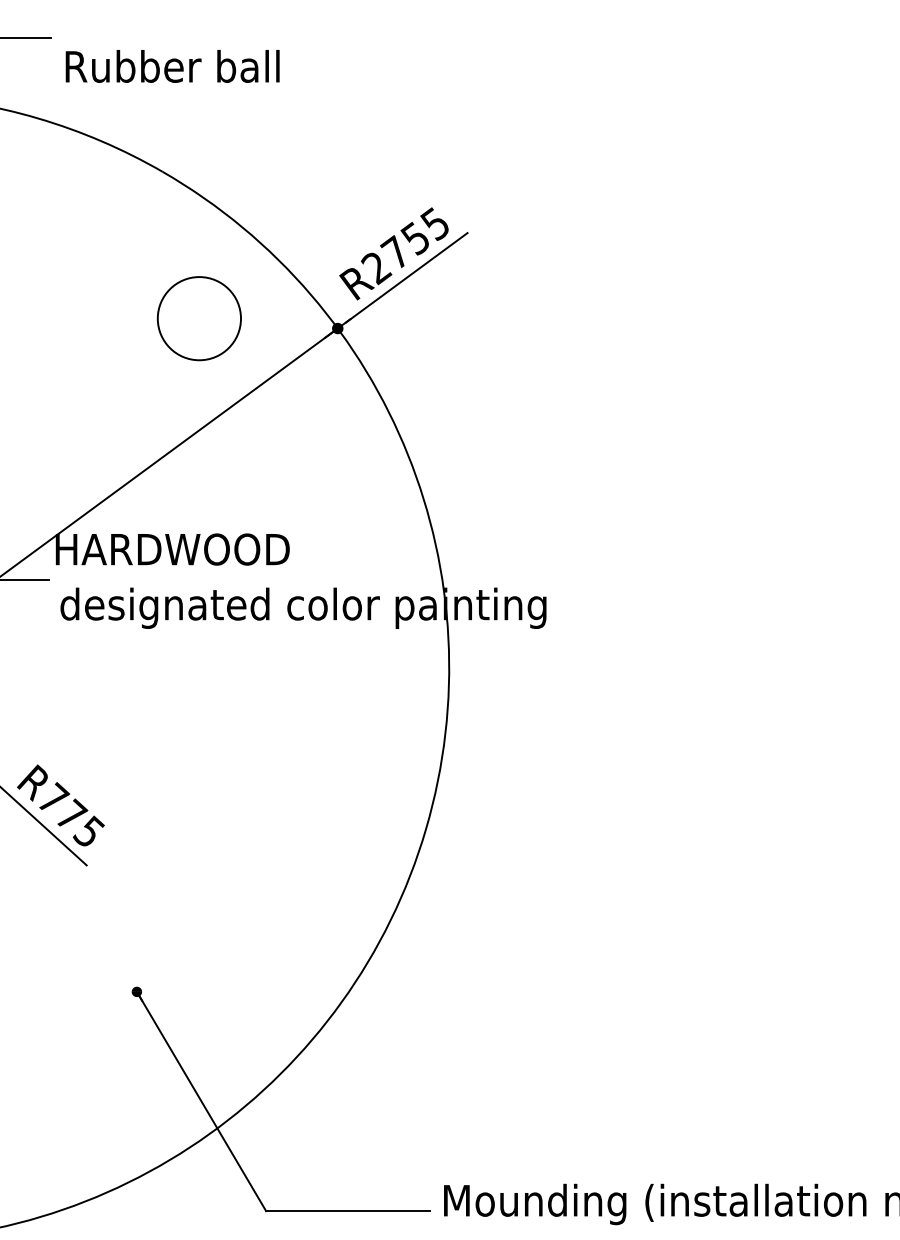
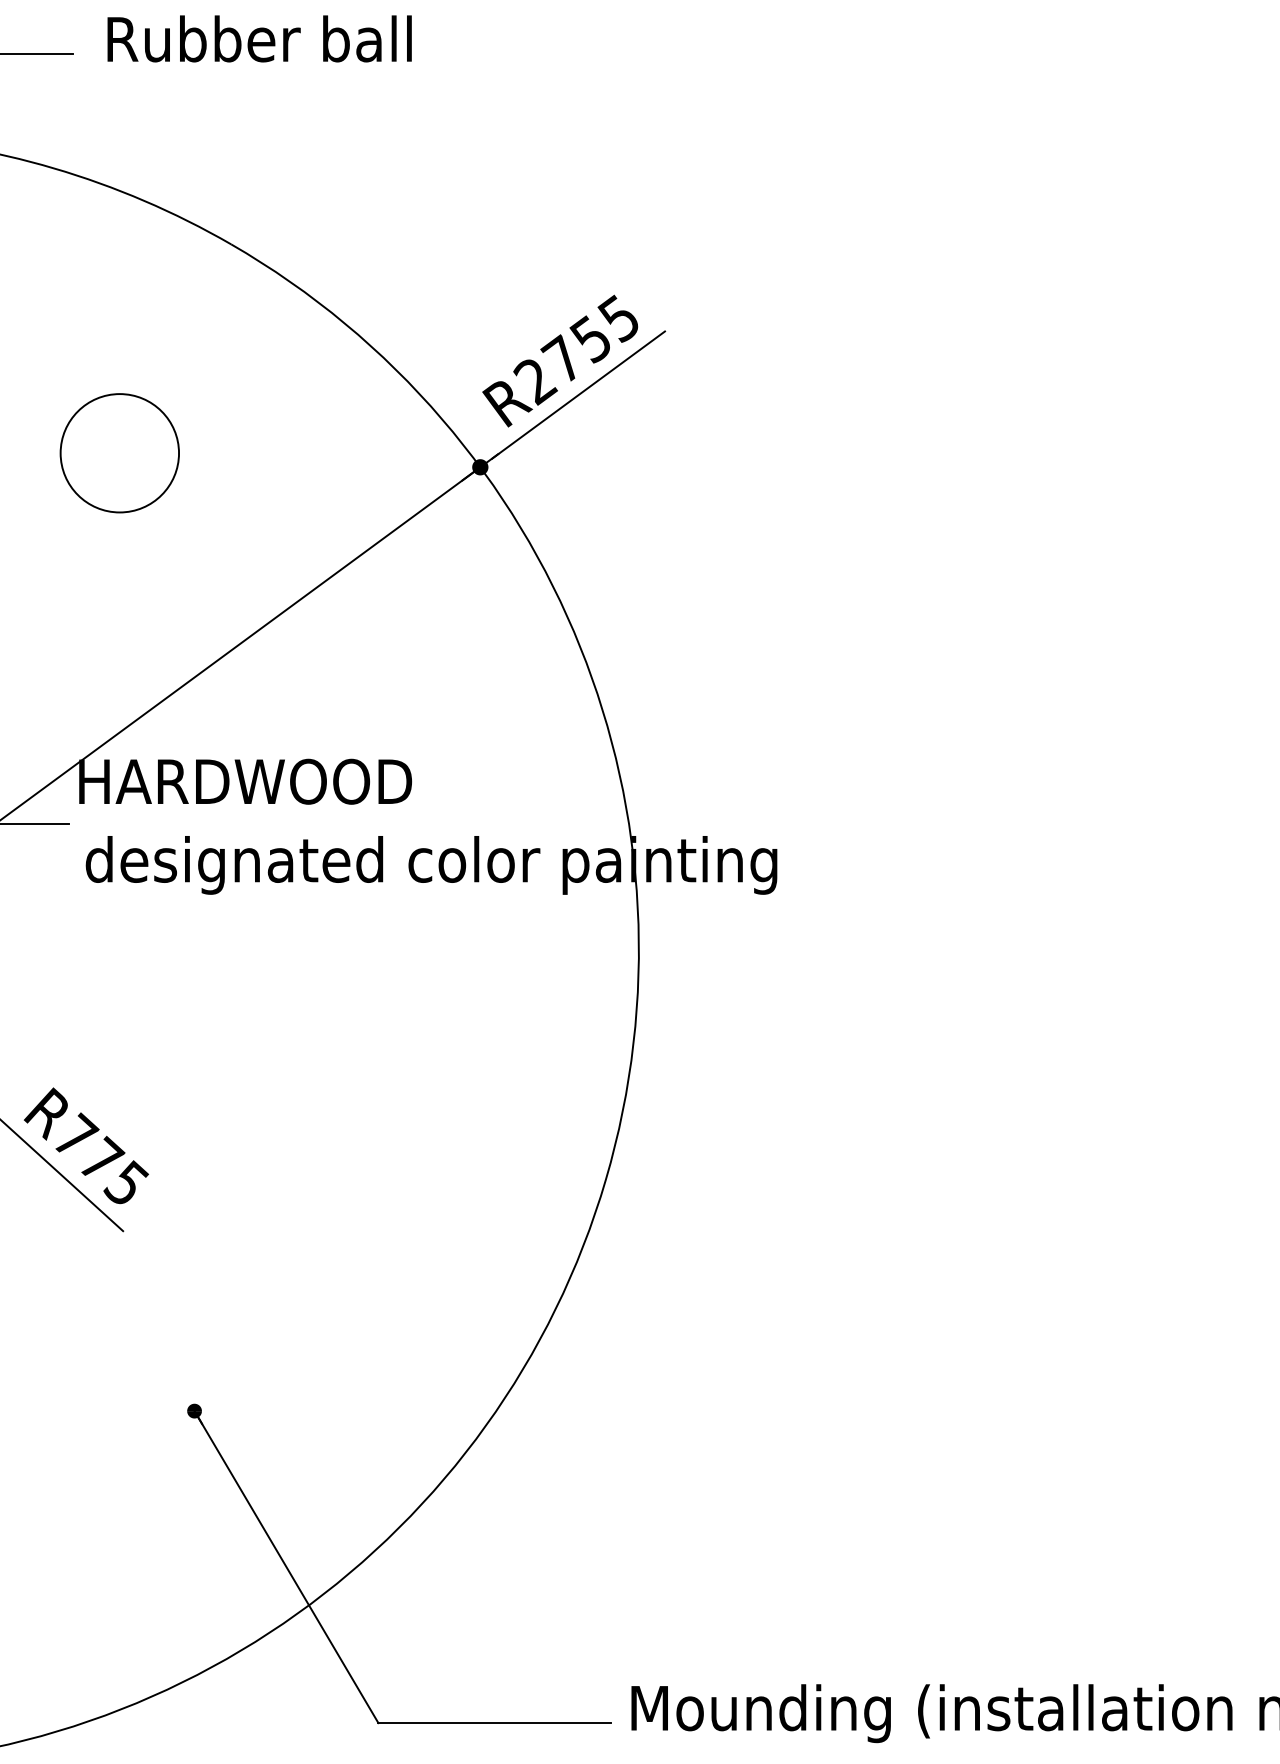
text: (172, 66) -> (259, 38), moved
circle: (198, 318) -> (118, 453), moved

